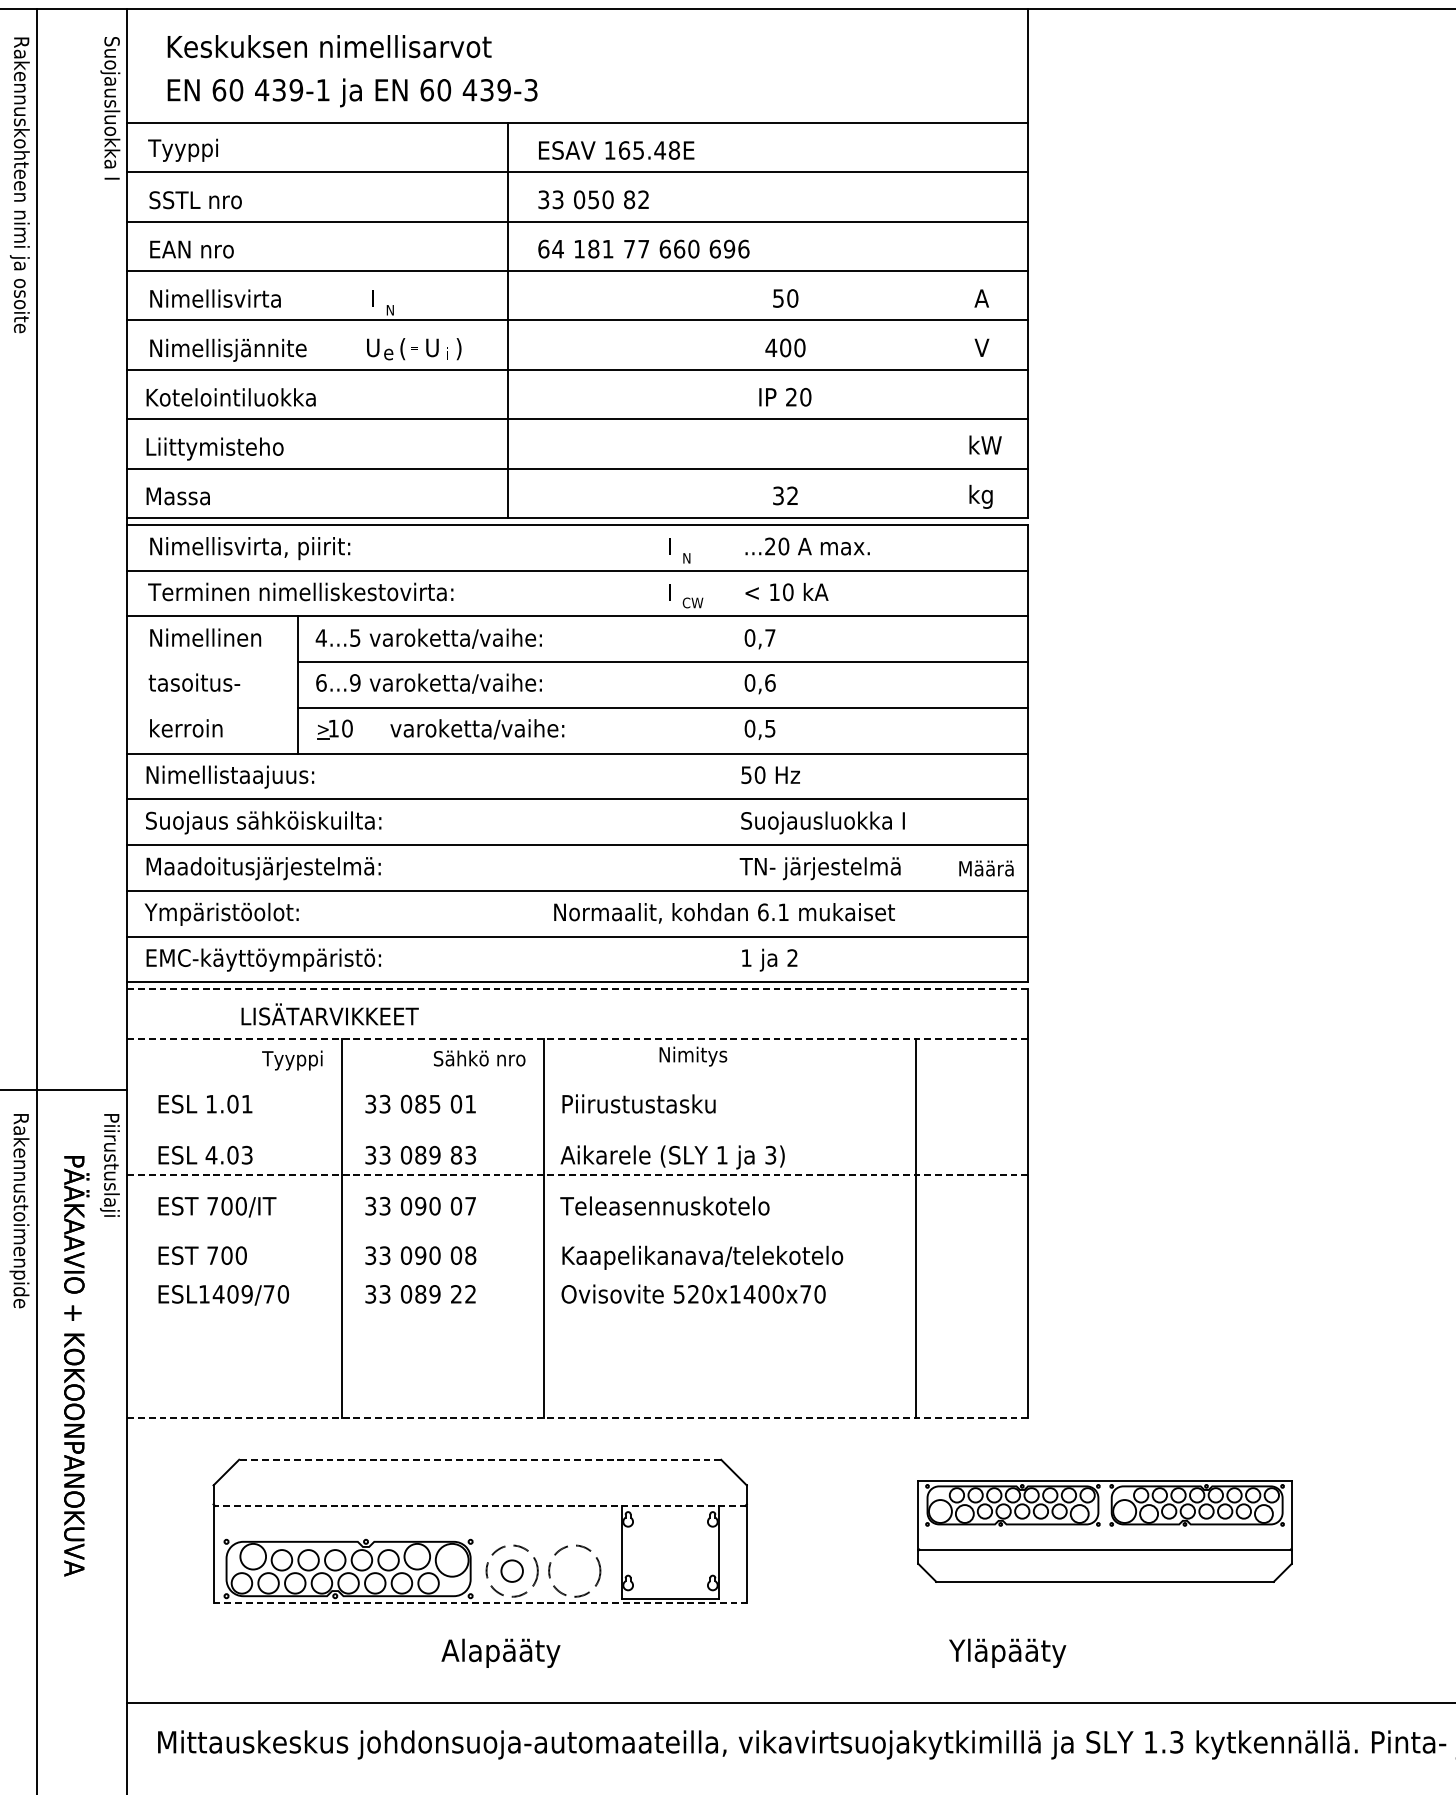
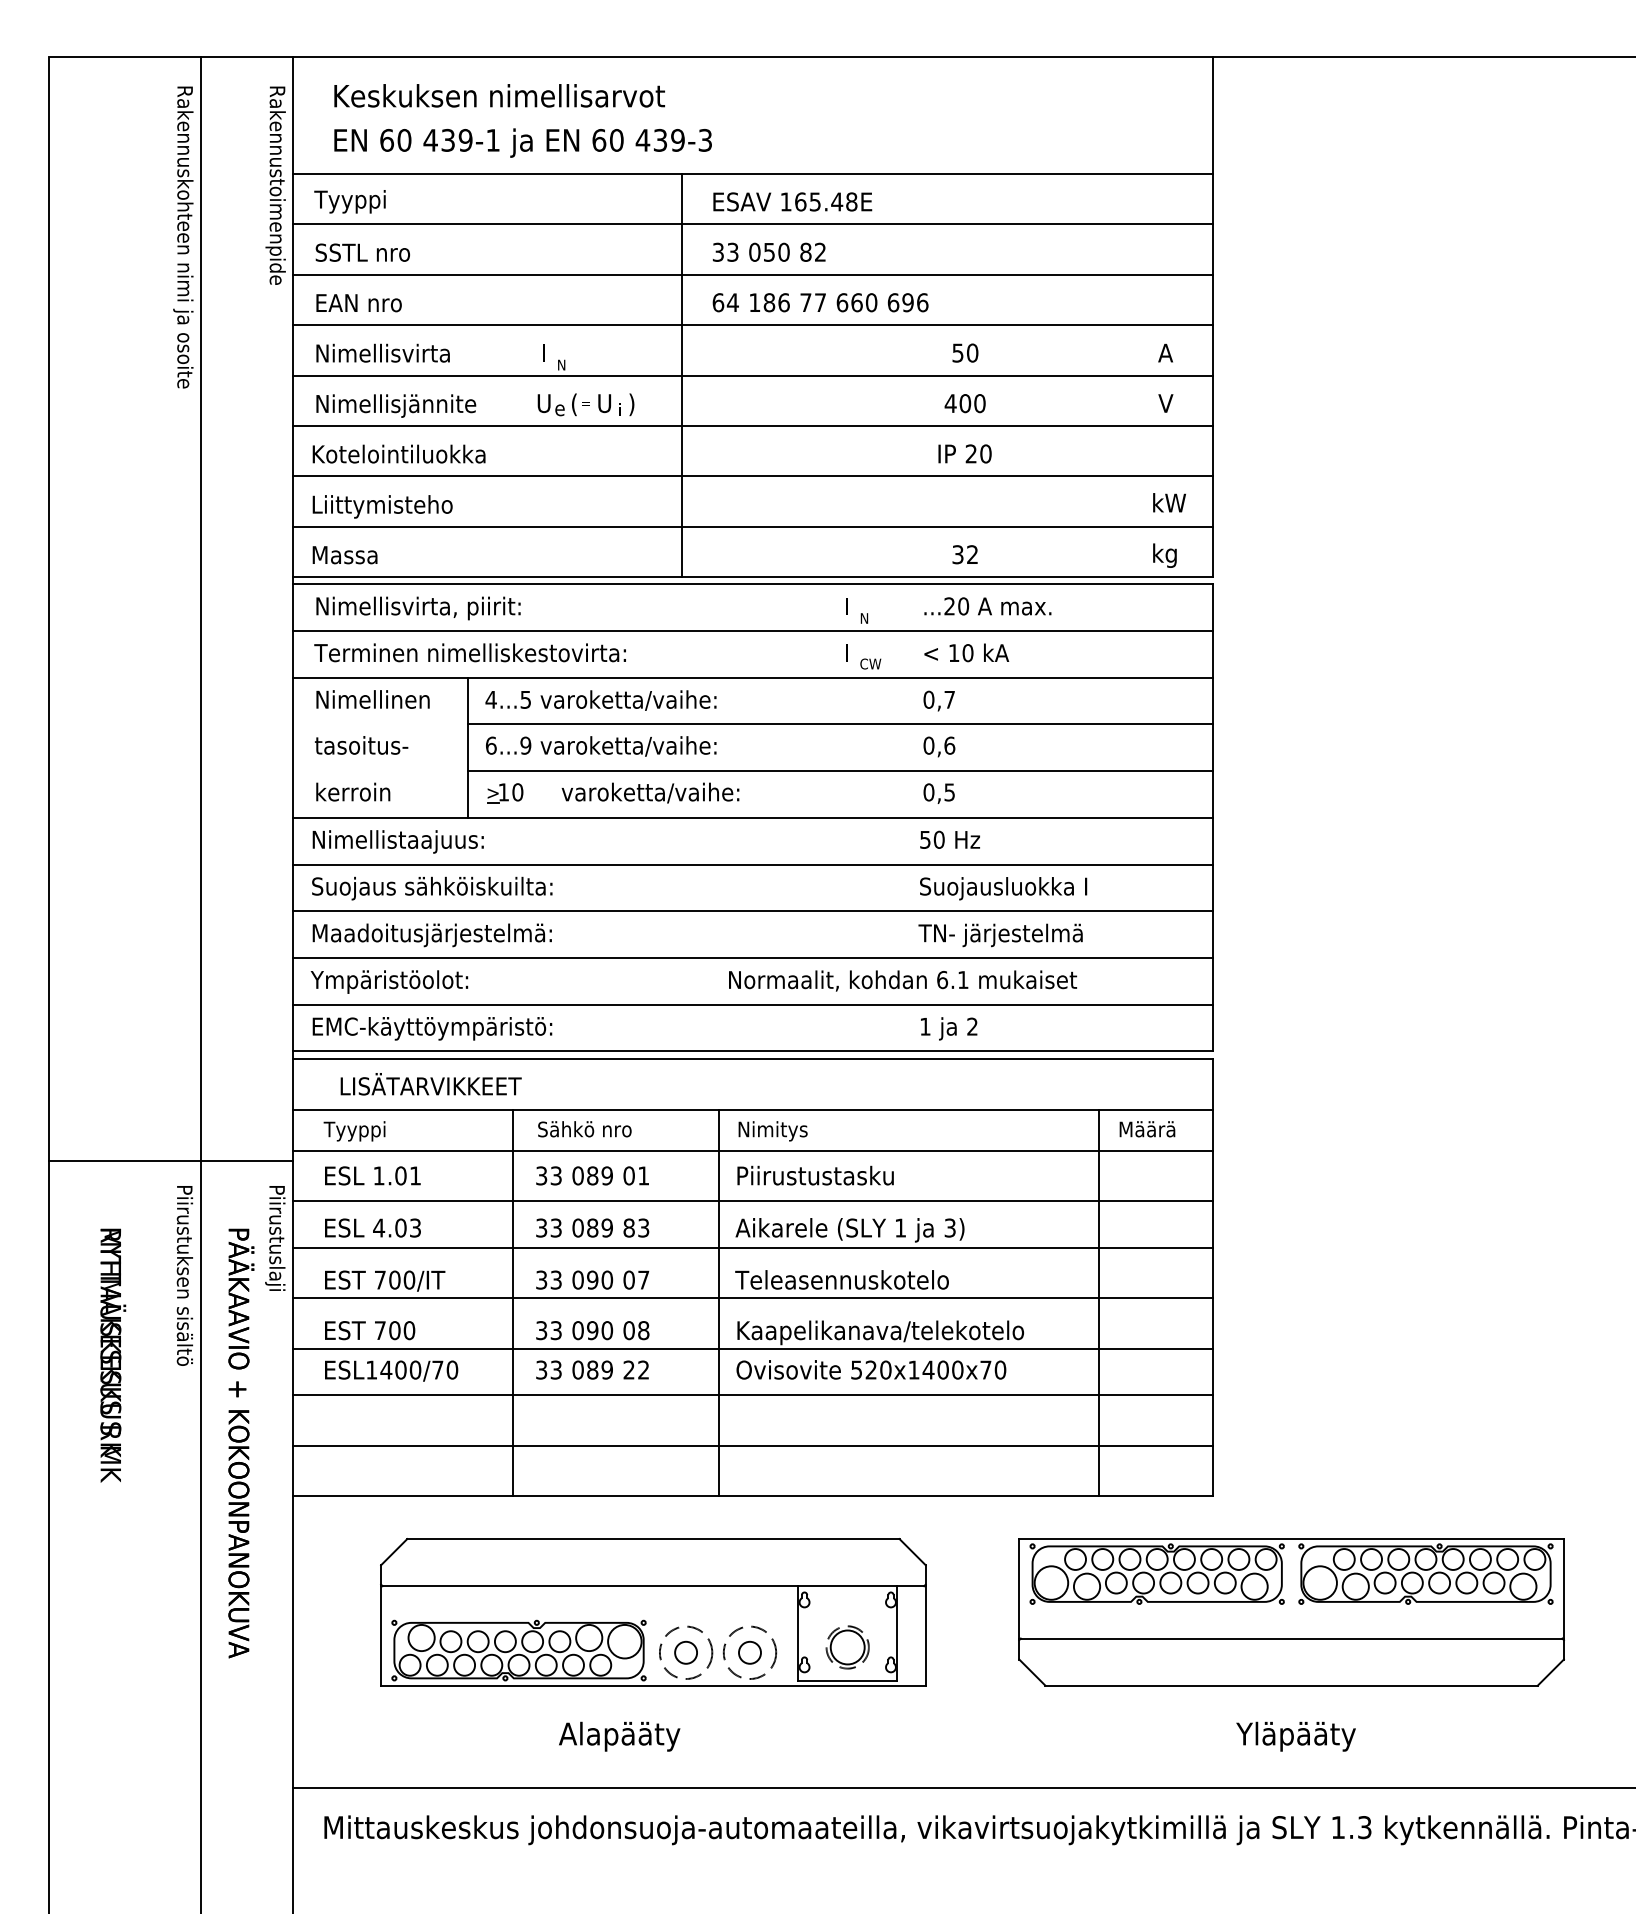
text: (110, 134) -> (275, 185), Suojausluokka I -> Rakennustoimenpide
text: (607, 248) -> (783, 302), 181 -> 186
text: (986, 868) -> (1147, 1129), moved
line: (578, 989) -> (753, 1058), dashed -> solid
text: (329, 1014) -> (430, 1084), moved
line: (578, 1039) -> (753, 1109), dashed -> solid
text: (692, 1056) -> (772, 1131), moved
text: (479, 1058) -> (584, 1129), moved
text: (292, 1060) -> (354, 1131), moved
line: (578, 1079) -> (753, 1150), added
text: (434, 1103) -> (606, 1175), 085 -> 089
line: (578, 1129) -> (753, 1201), added
line: (578, 1174) -> (753, 1247), dashed -> solid
text: (19, 1212) -> (182, 1286), Rakennustoimenpide -> Piirustuksen sisältö^J
line: (578, 1224) -> (753, 1298), added
line: (578, 1273) -> (753, 1348), added
text: (247, 1293) -> (415, 1369), ESL1409/70 -> ESL1400/70
line: (578, 1319) -> (753, 1395), added
line: (578, 1368) -> (753, 1445), added
line: (578, 1418) -> (753, 1496), dashed -> solid
line: (479, 1460) -> (652, 1539), dashed -> solid
line: (479, 1506) -> (652, 1586), dashed -> solid
part: (1105, 1531) -> (1291, 1612), size x1.43
part: (670, 1565) -> (847, 1647), added
circle: (574, 1570) -> (749, 1652), added
line: (480, 1603) -> (653, 1685), dashed -> solid
text: (500, 1653) -> (619, 1736), moved
text: (1007, 1653) -> (1295, 1736), moved

